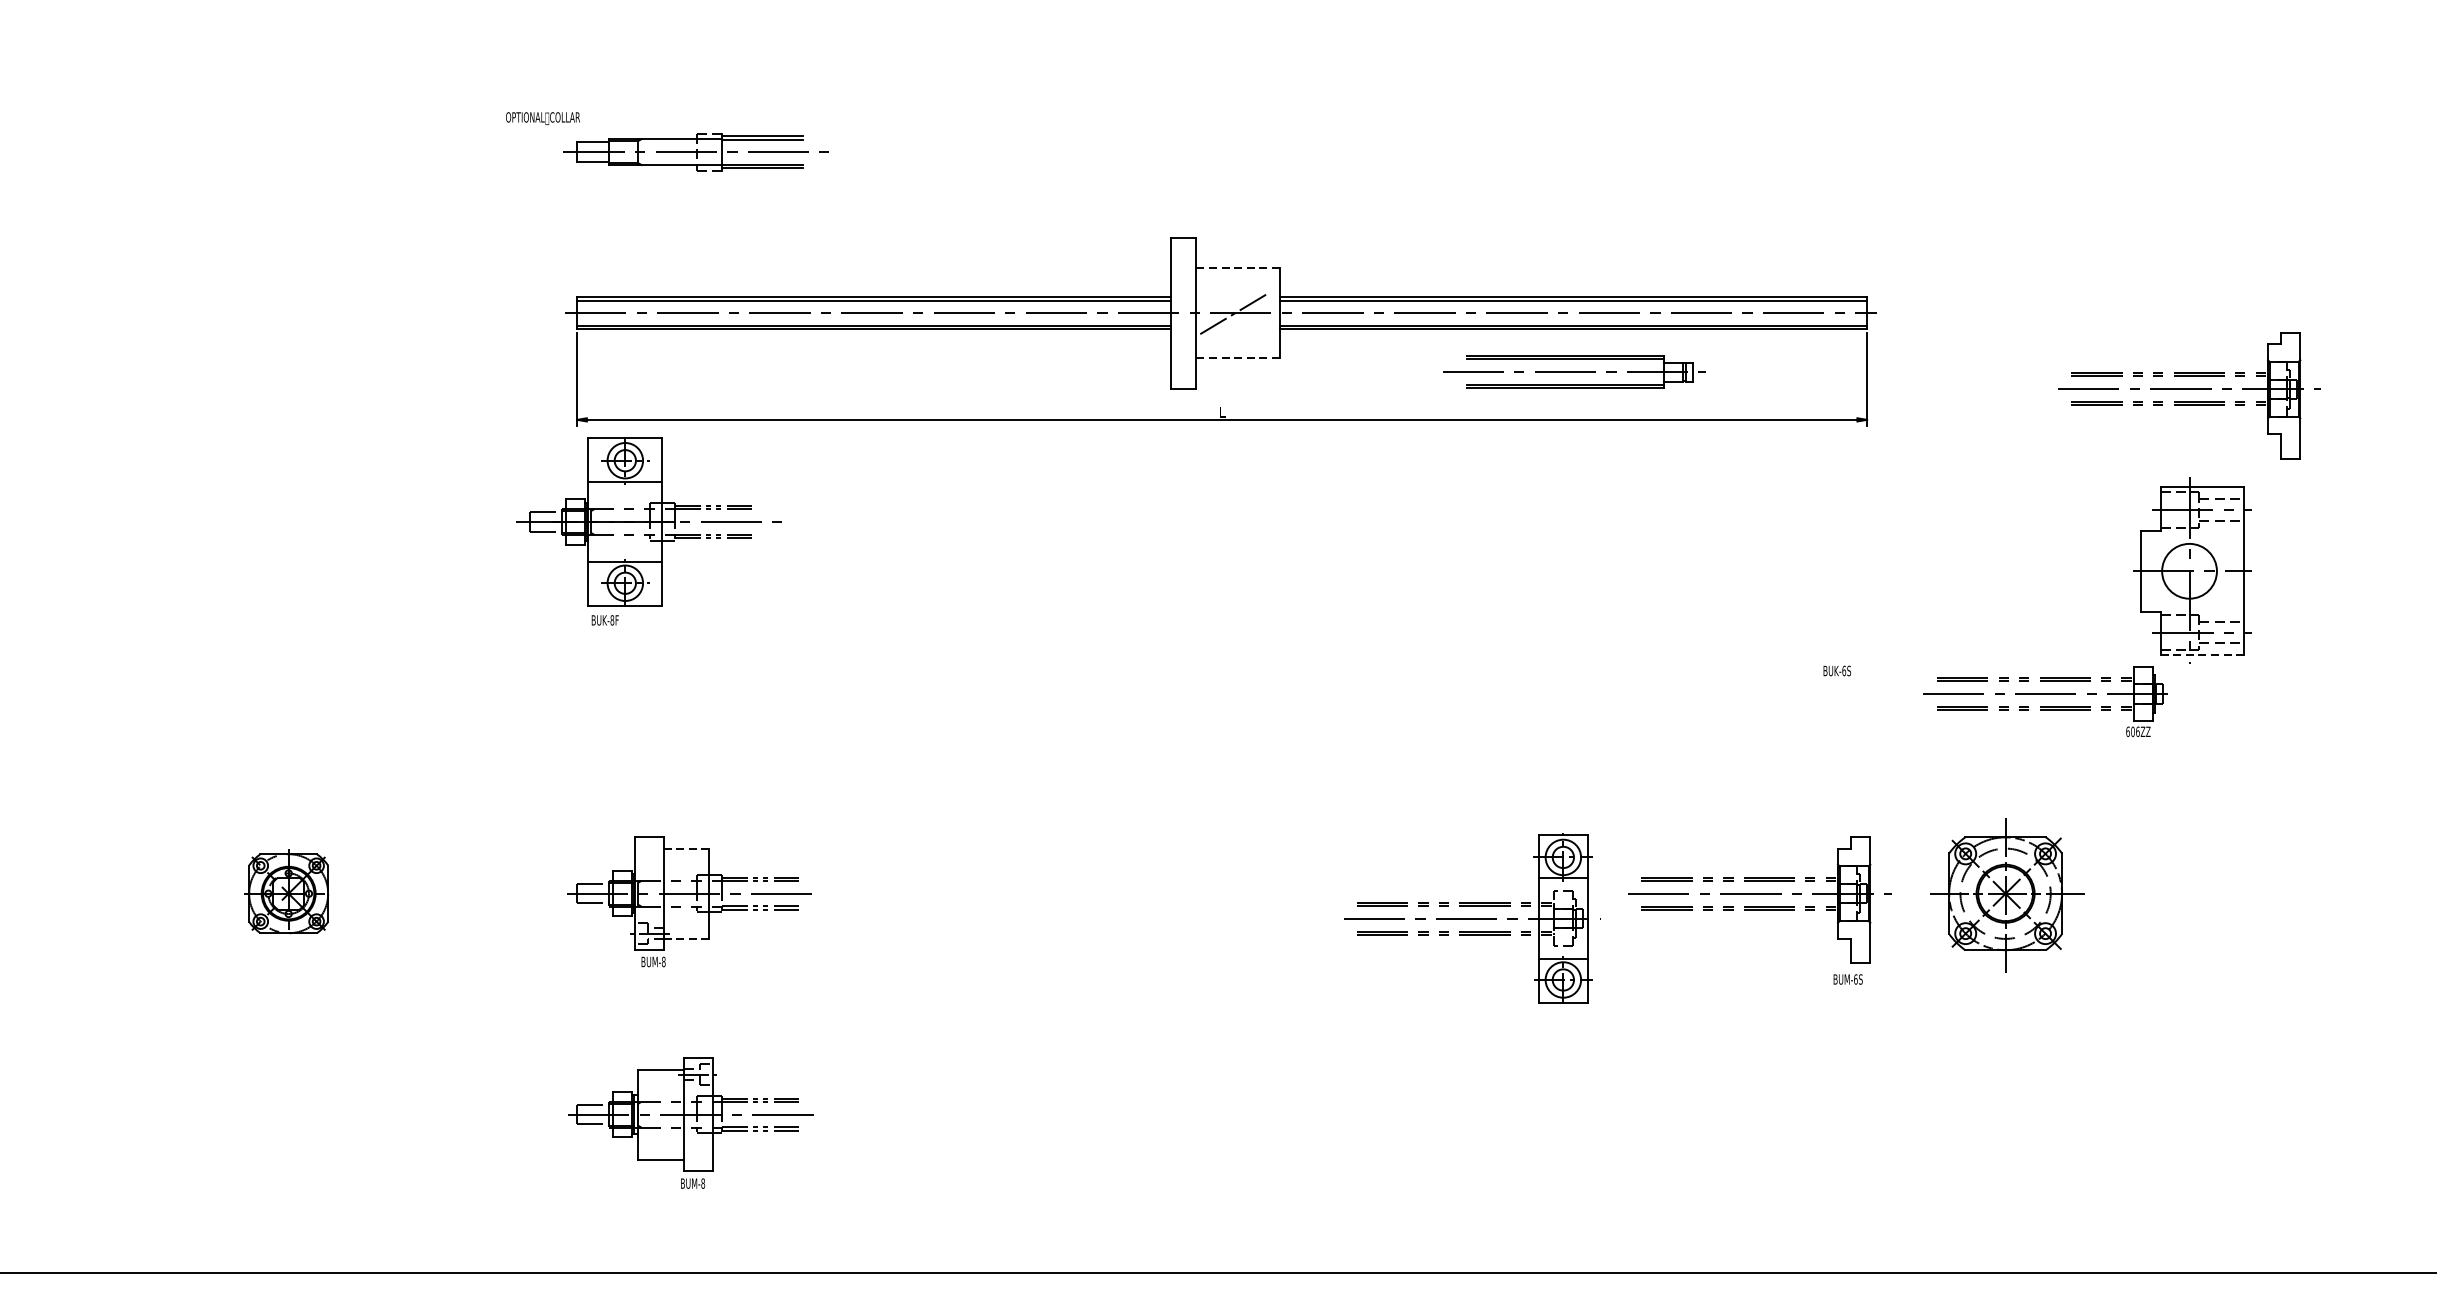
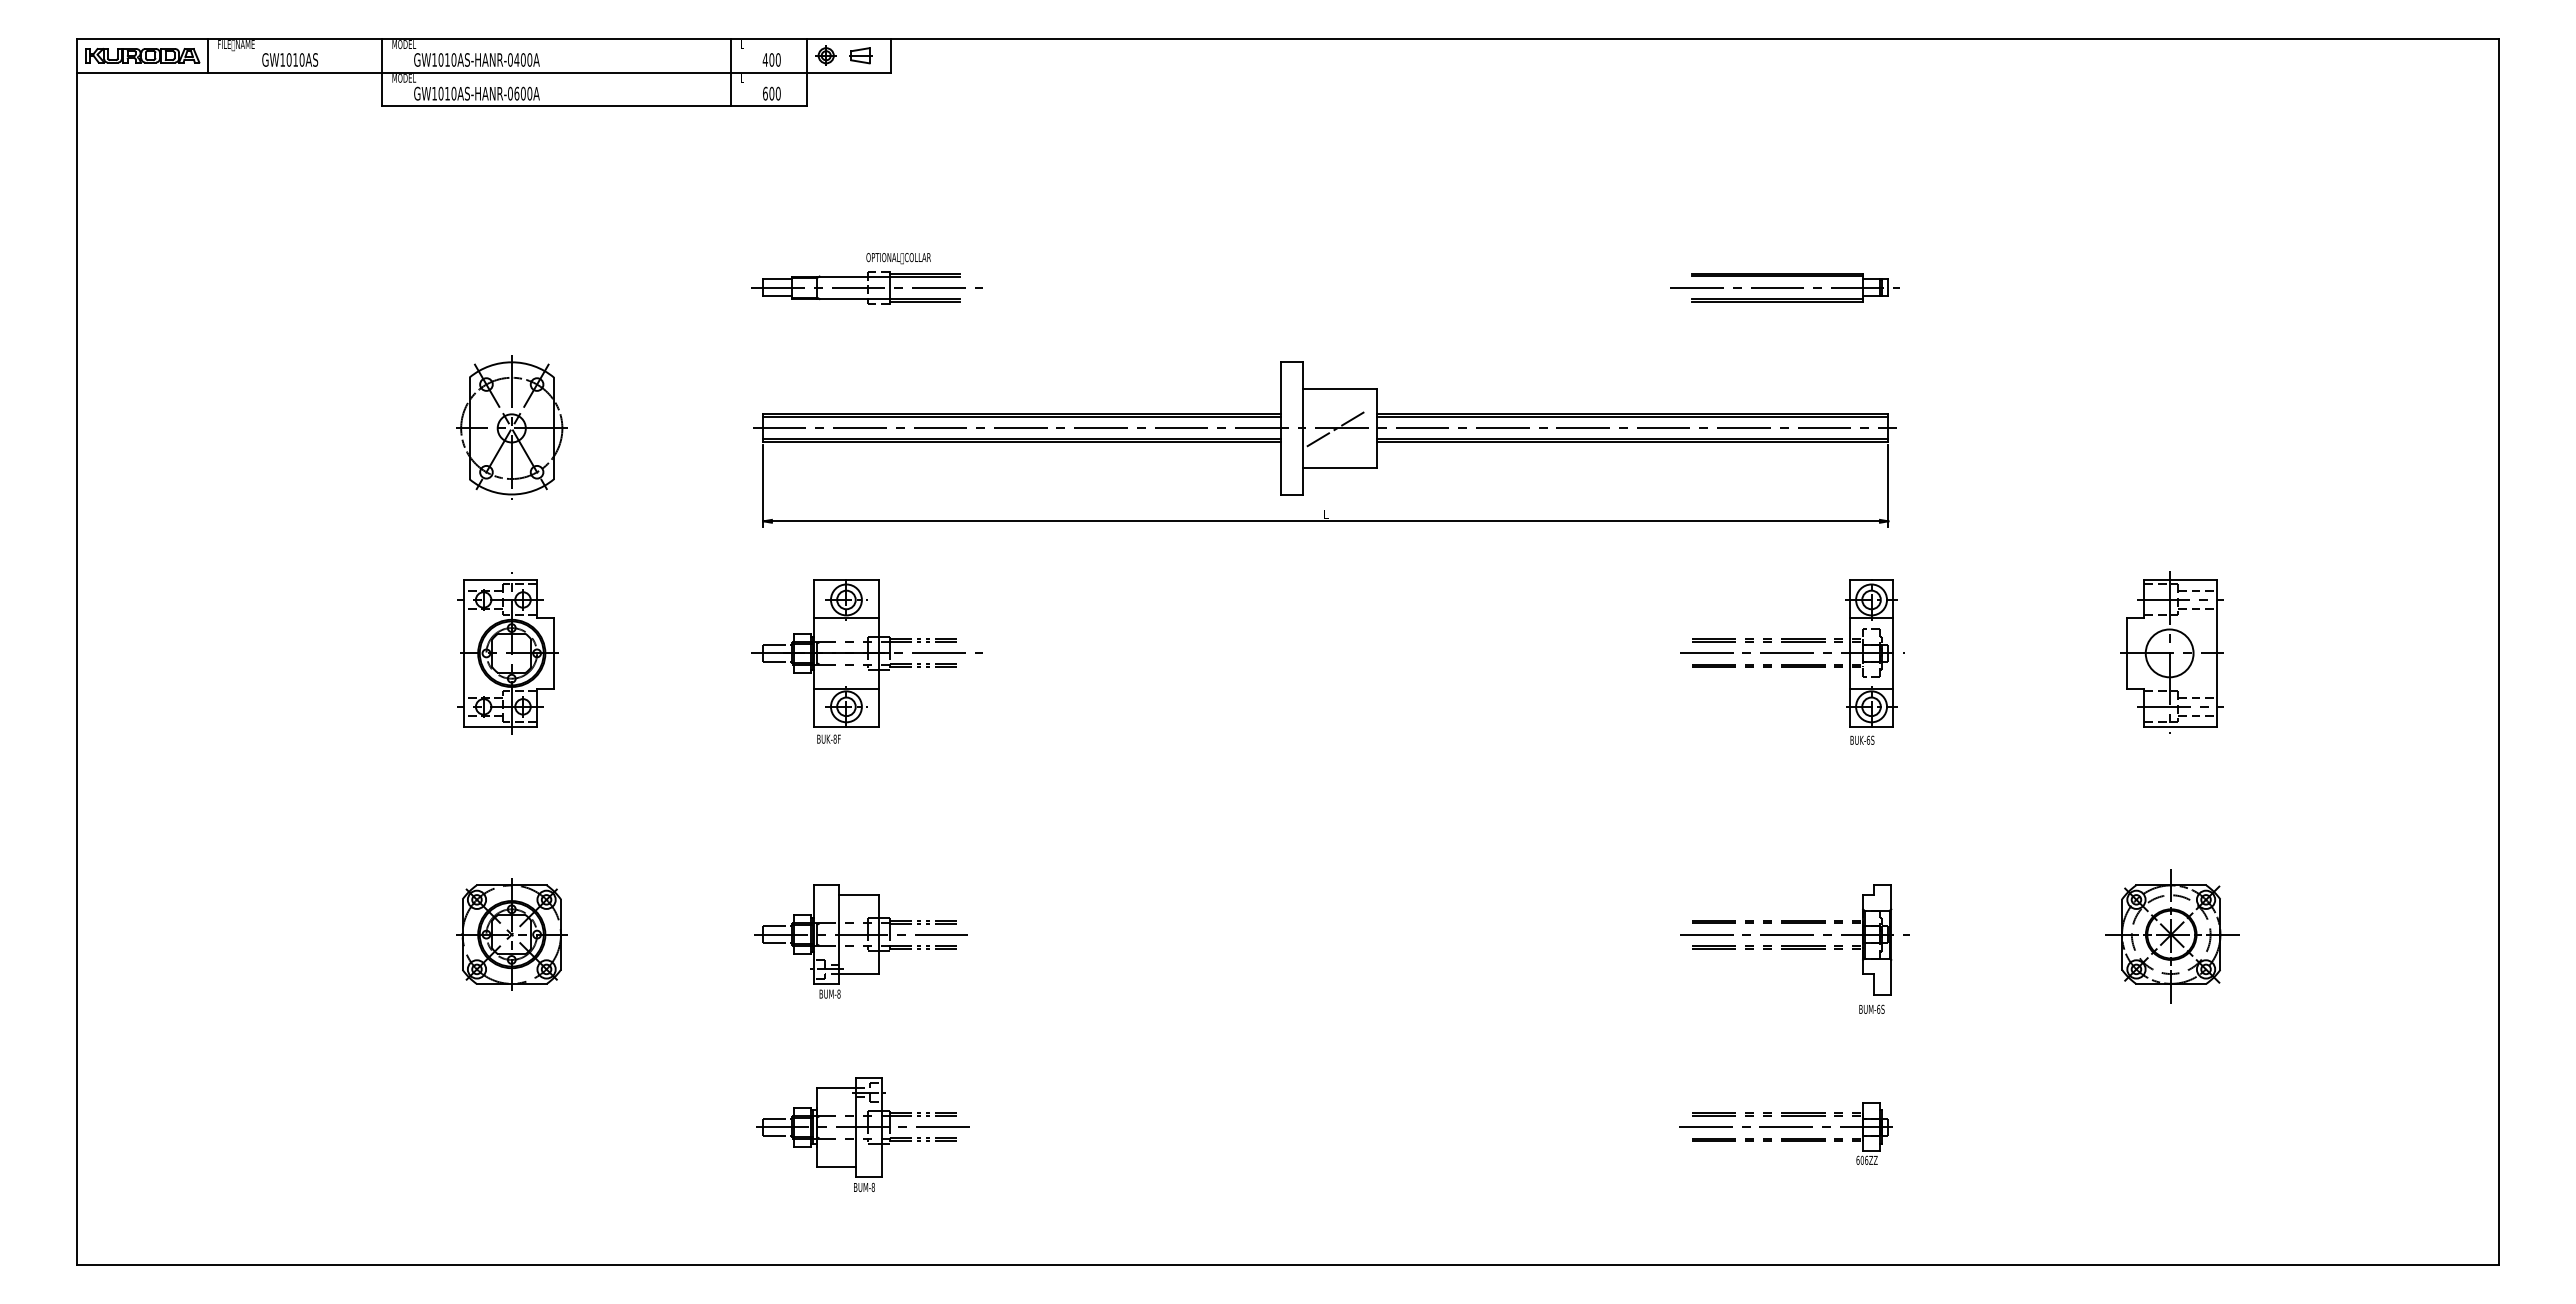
text: (542, 118) -> (898, 258), moved
line: (1238, 268) -> (1340, 389), dashed -> solid
part: (288, 312) -> (511, 427), added
line: (1238, 358) -> (1340, 467), dashed -> solid
part: (1573, 371) -> (1784, 287), moved
part: (2189, 394) -> (2169, 499), removed
part: (648, 531) -> (866, 661), moved
part: (283, 571) -> (507, 653), added
line: (2201, 655) -> (2180, 726), dashed -> solid
part: (2044, 700) -> (1785, 1133), moved
line: (687, 848) -> (859, 895), dashed -> solid
part: (288, 893) -> (511, 934), size x1.43
part: (2007, 895) -> (2172, 936), moved
part: (1472, 918) -> (1792, 653), moved
line: (687, 939) -> (859, 974), dashed -> solid

